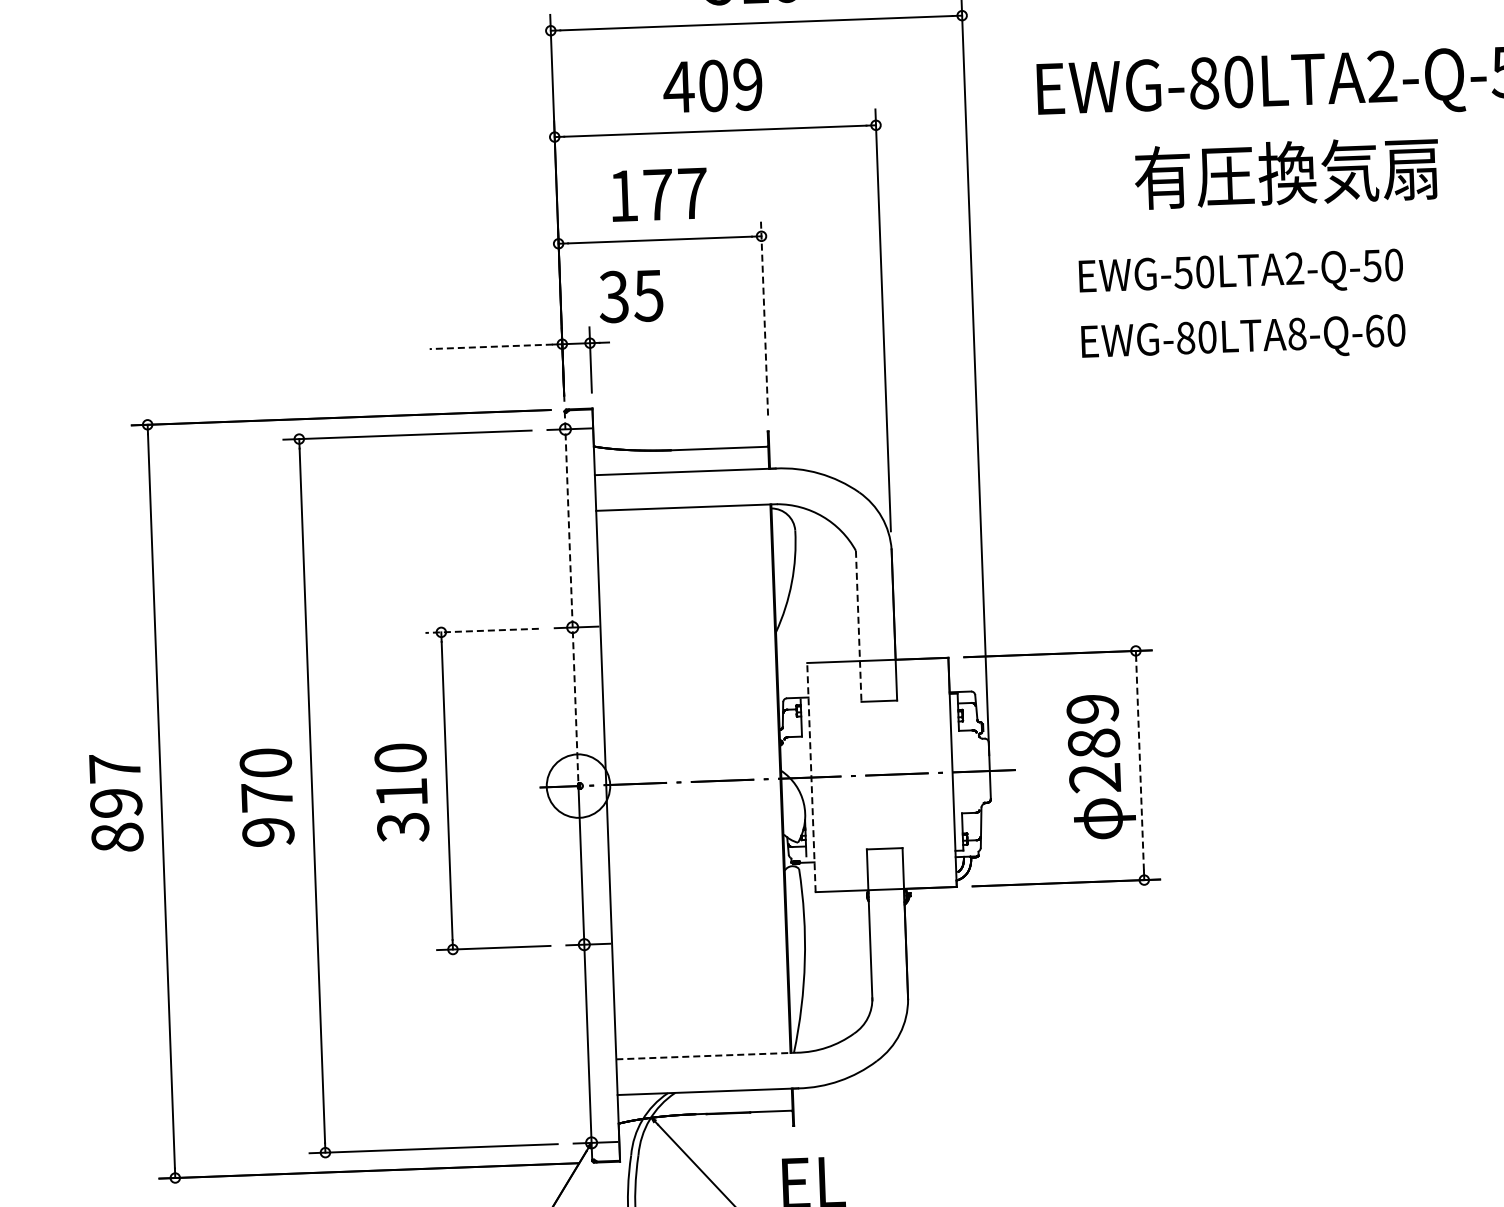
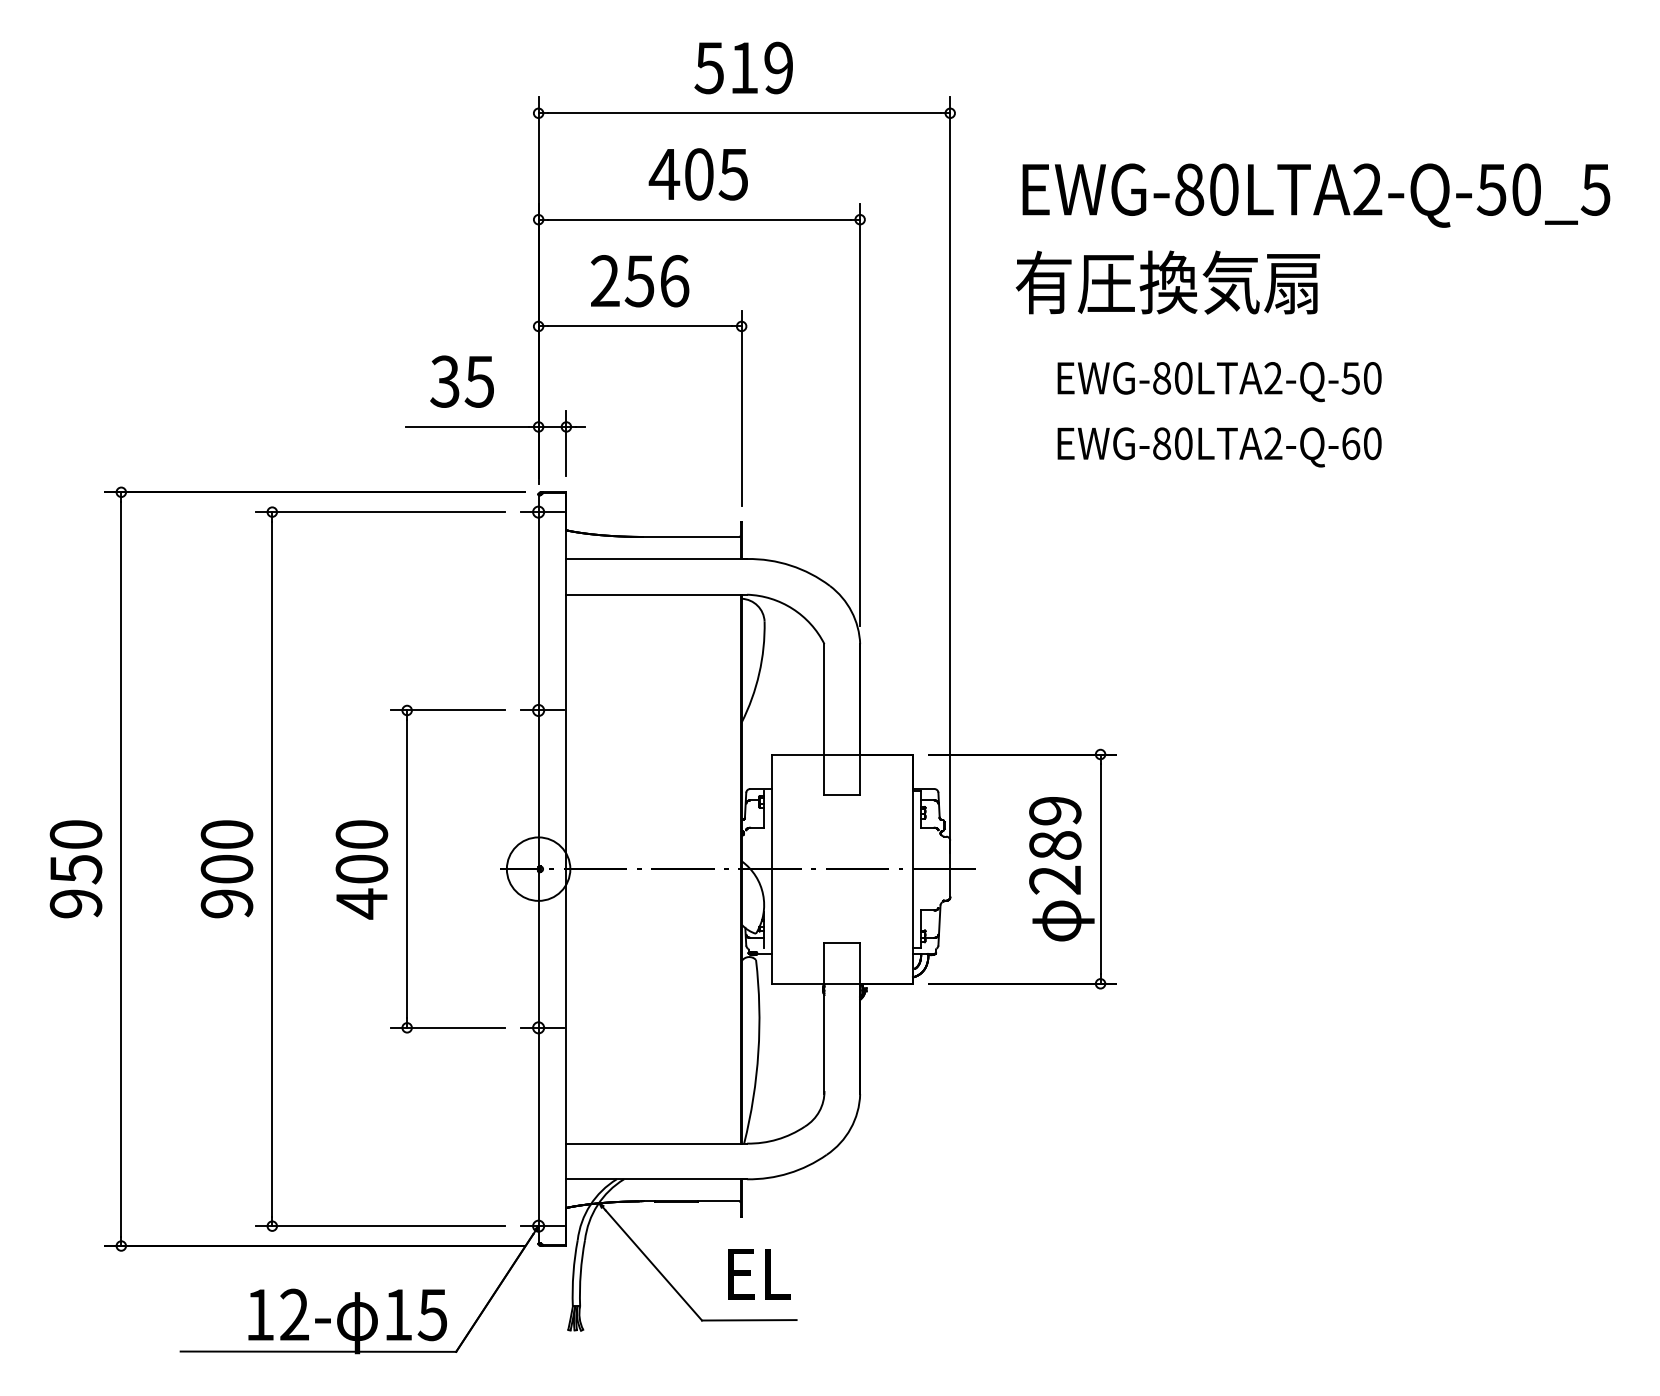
text: (746, 84) -> (732, 174), 409 -> 405
text: (1286, 173) -> (1167, 282), moved
text: (658, 195) -> (640, 281), 177 -> 256
text: (1182, 272) -> (1161, 378), EWG-50LTA2-Q-50 -> EWG-80LTA2-Q-50
text: (630, 296) -> (461, 381), moved
line: (764, 318) -> (741, 408), dashed -> solid
text: (1297, 333) -> (1273, 443), EWG-80LTA8-Q-60 -> EWG-80LTA2-Q-60
line: (491, 346) -> (467, 426), dashed -> solid
line: (571, 598) -> (538, 681), dashed -> solid
line: (858, 626) -> (824, 719), dashed -> solid
line: (482, 630) -> (448, 710), dashed -> solid
line: (1139, 764) -> (1100, 868), dashed -> solid
line: (811, 777) -> (771, 869), dashed -> solid
text: (266, 796) -> (226, 868), 970 -> 900
text: (115, 803) -> (75, 869), 897 -> 950
text: (402, 810) -> (361, 887), 310 -> 400
line: (707, 1055) -> (657, 1143), dashed -> solid

